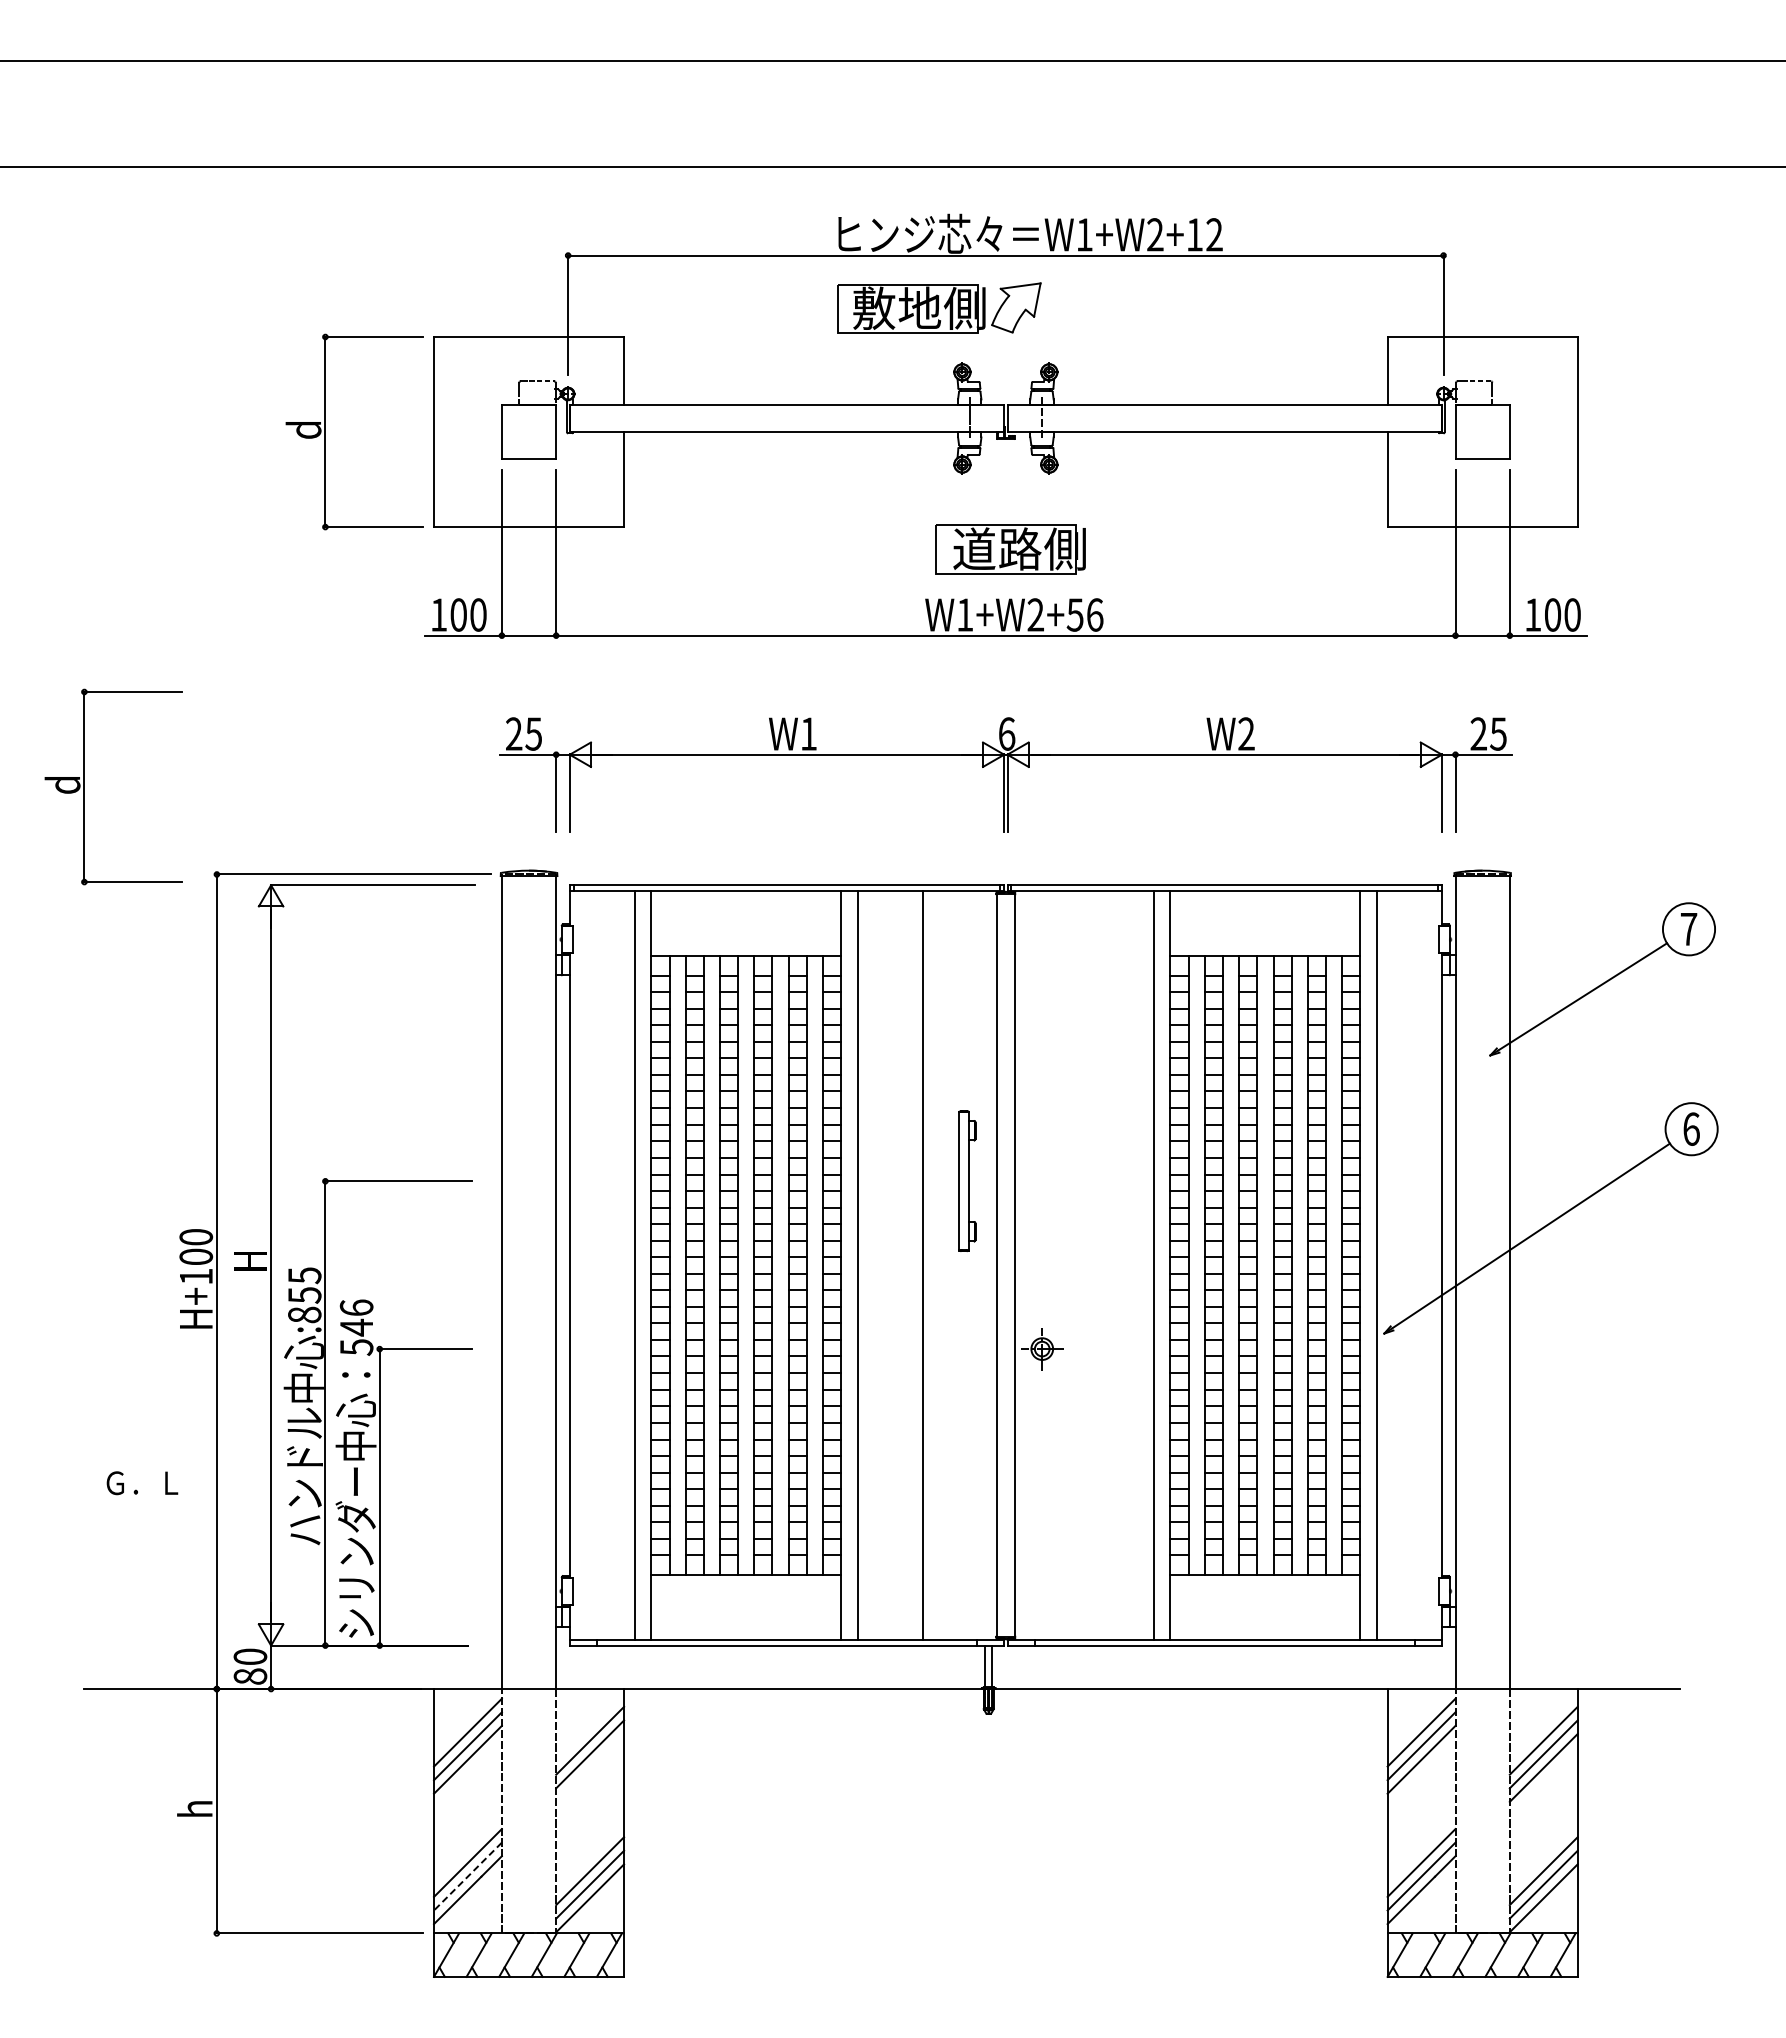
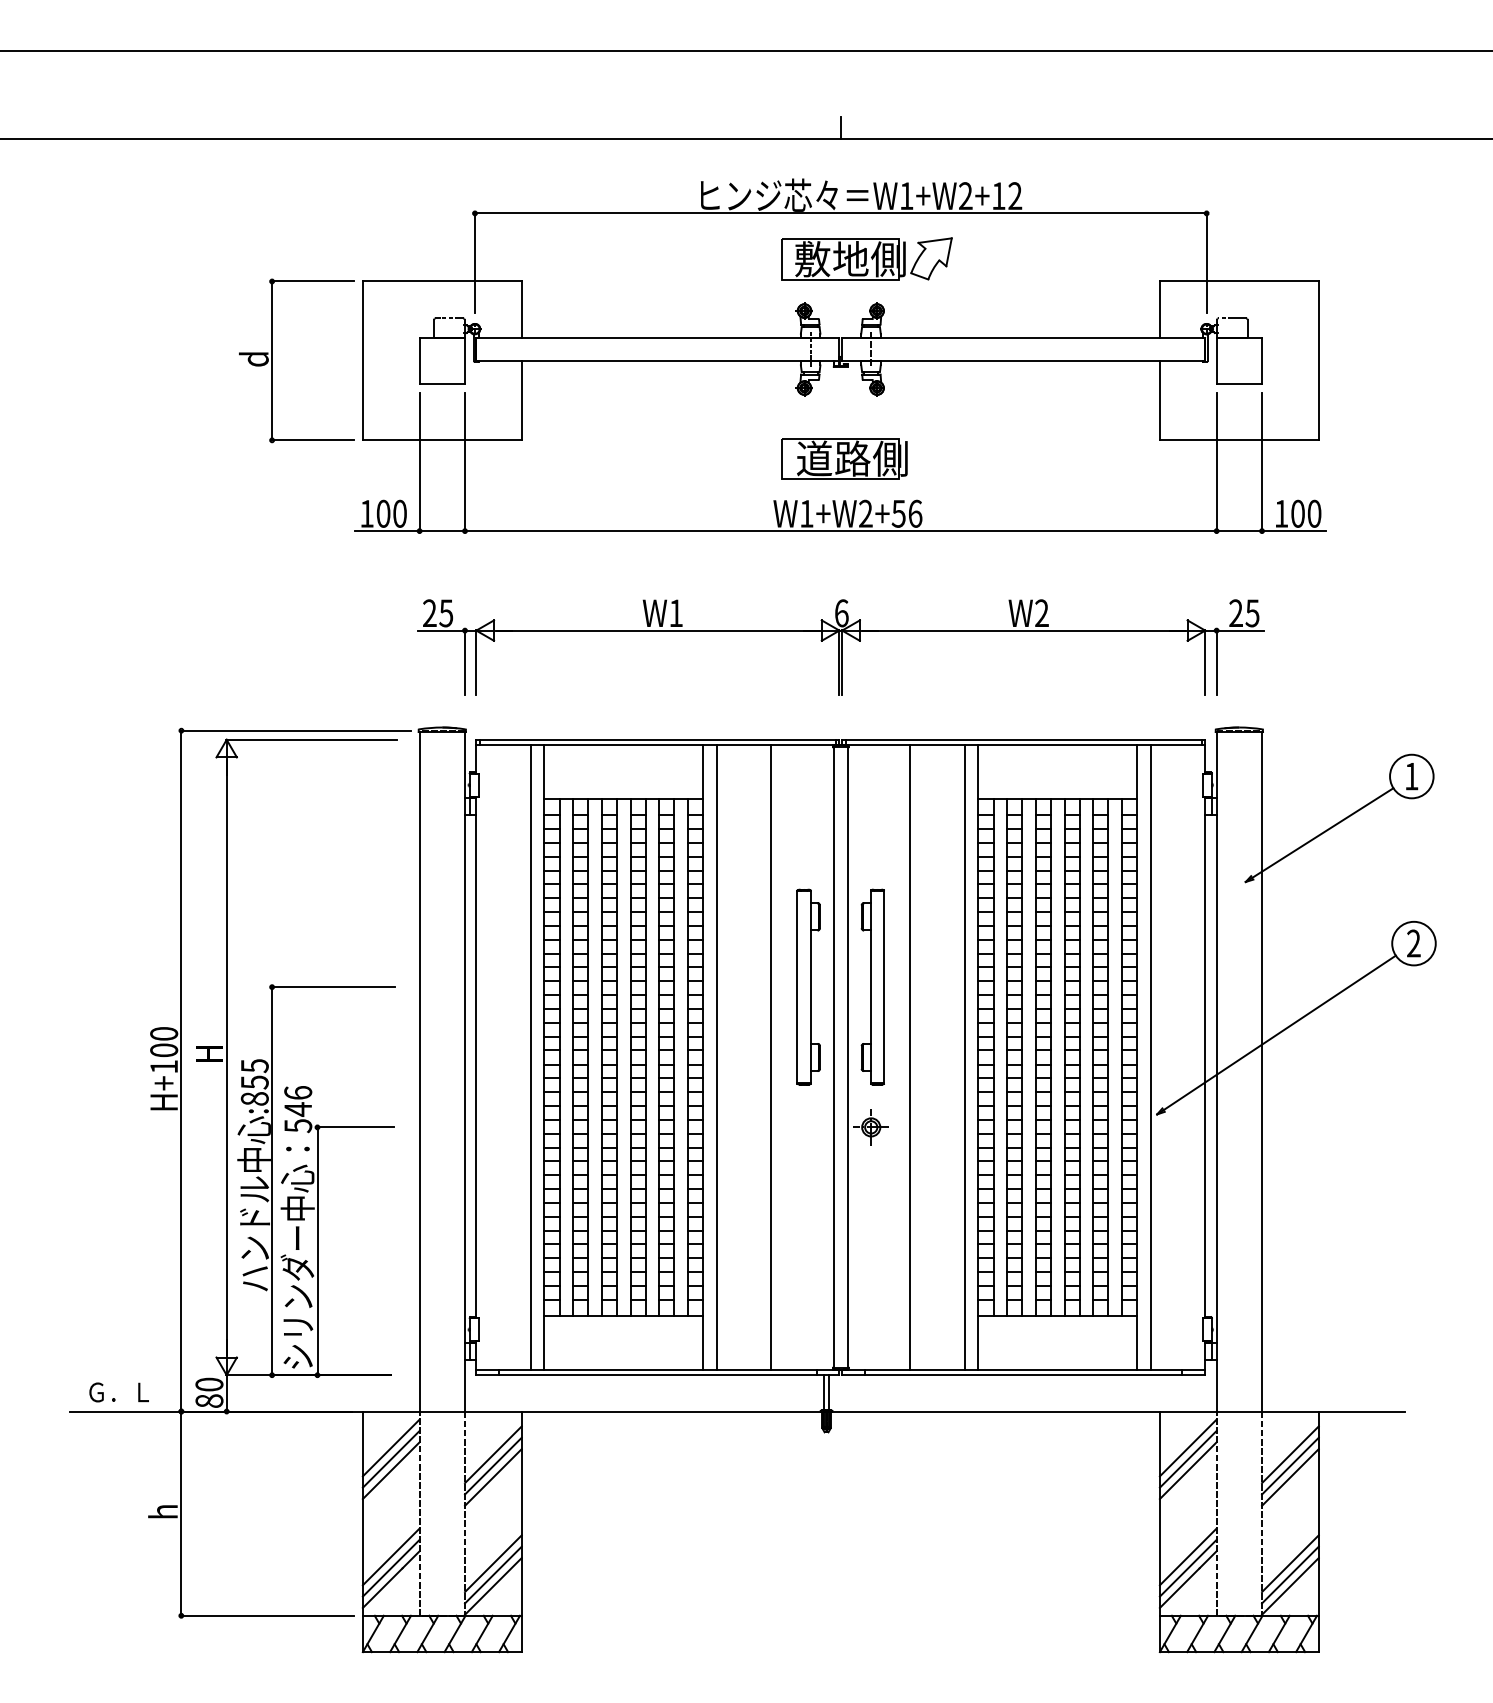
line: (1005, 153) -> (840, 128), added
part: (939, 307) -> (867, 258), moved
part: (84, 786) -> (70, 657), removed
text: (1689, 929) -> (1412, 776), 7 -> 1
text: (1691, 1128) -> (1413, 943), 6 -> 2
part: (967, 1180) -> (808, 986), size x1.67
part: (1044, 1180) -> (873, 986), added
line: (1088, 1265) -> (909, 1057), added
text: (142, 1483) -> (119, 1392), moved
line: (590, 1767) -> (493, 1477), added
line: (467, 1876) -> (390, 1568), dashed -> solid

